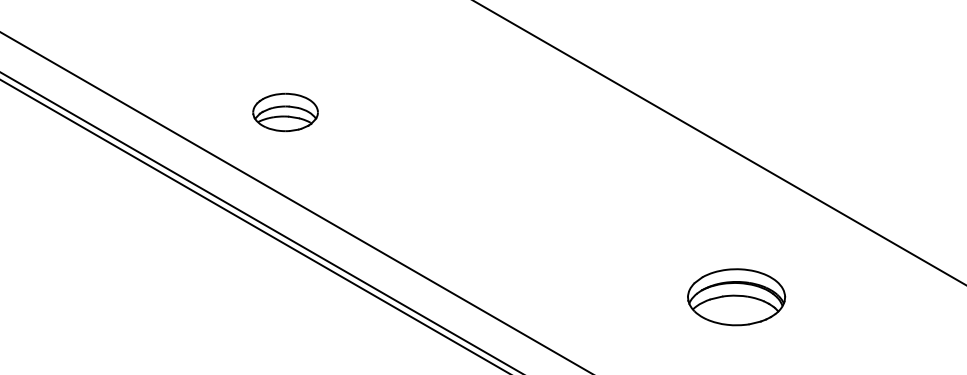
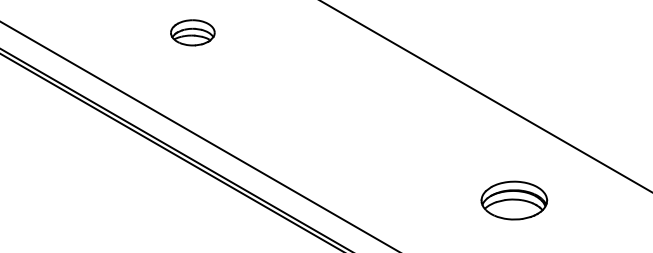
part: (285, 111) -> (192, 32), moved
part: (736, 297) -> (514, 200), moved

